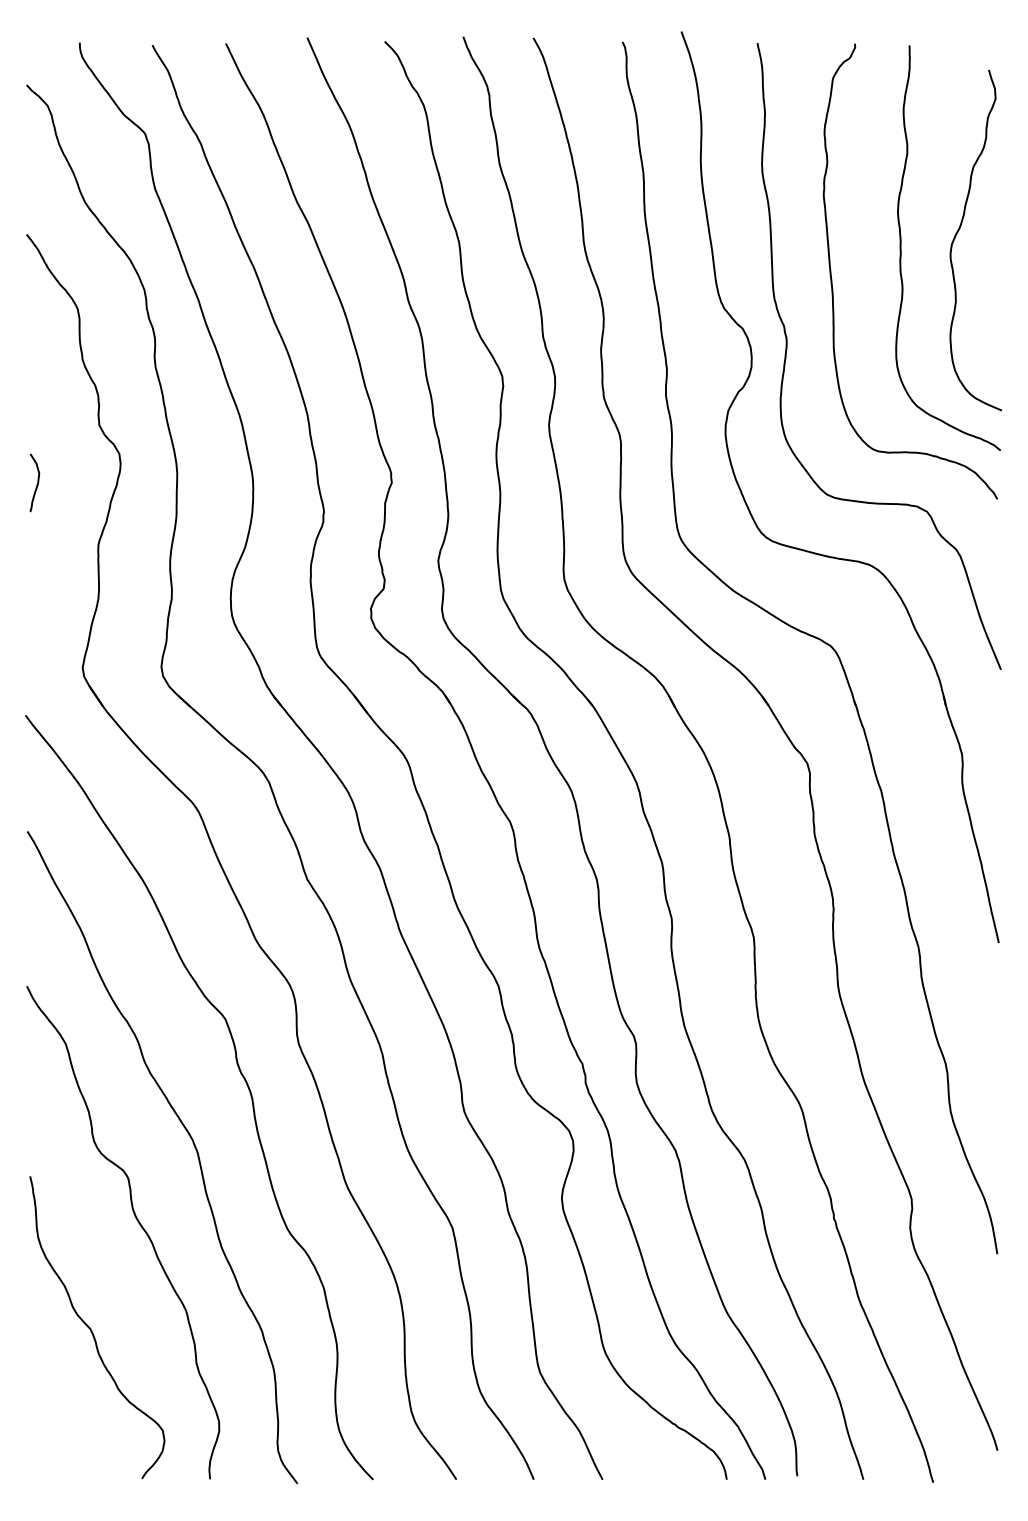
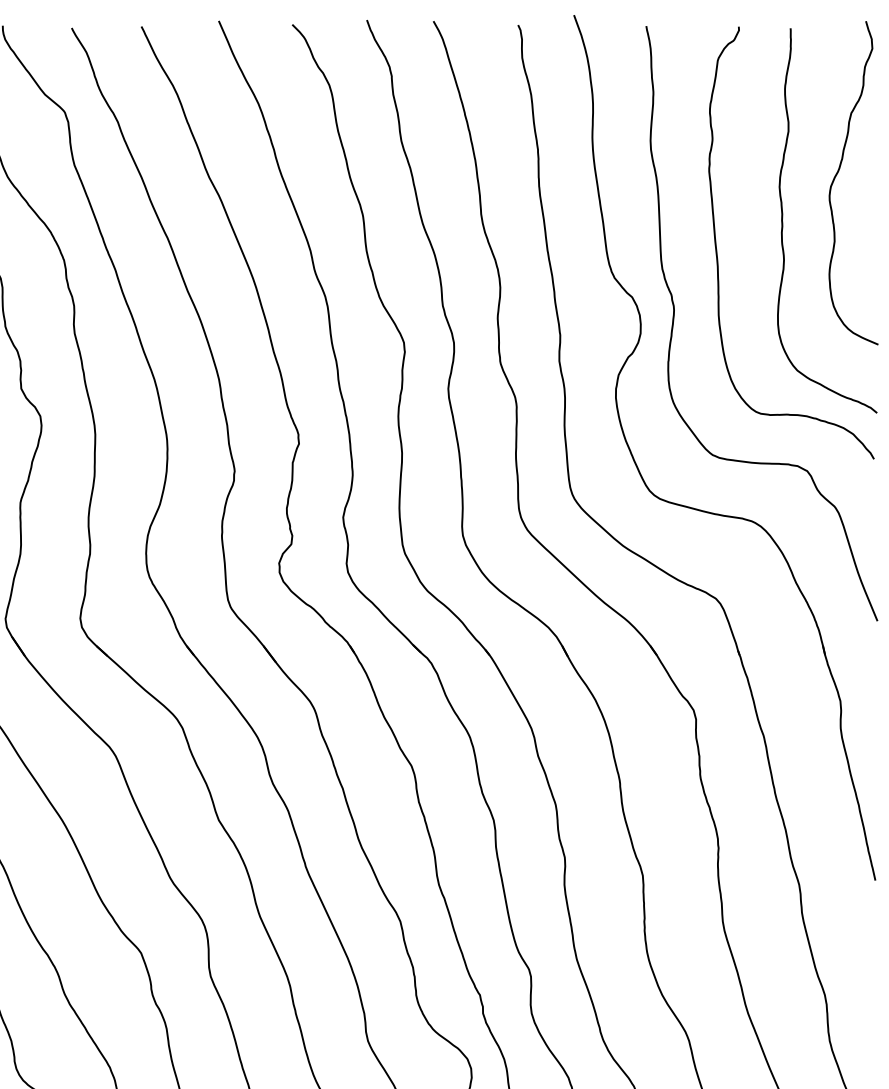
curve: (958, 232) -> (837, 175), moved

